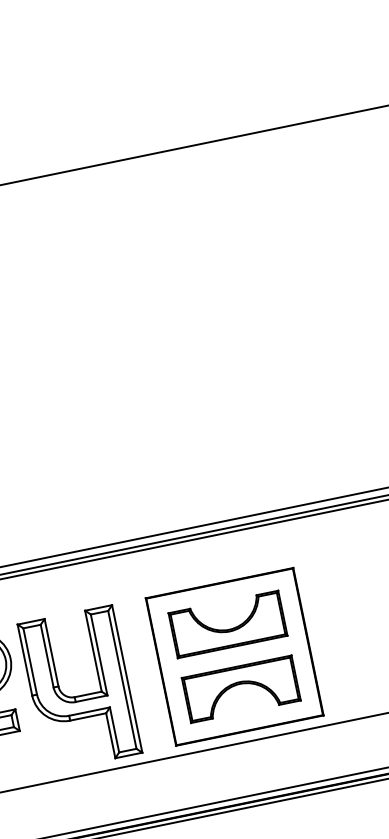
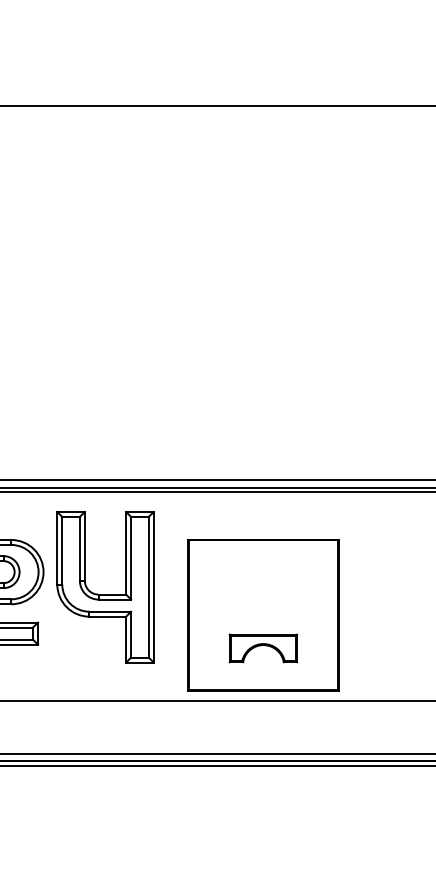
part: (228, 624) -> (263, 582), removed
part: (241, 689) -> (263, 648), size x0.6
part: (81, 695) -> (105, 594), moved

